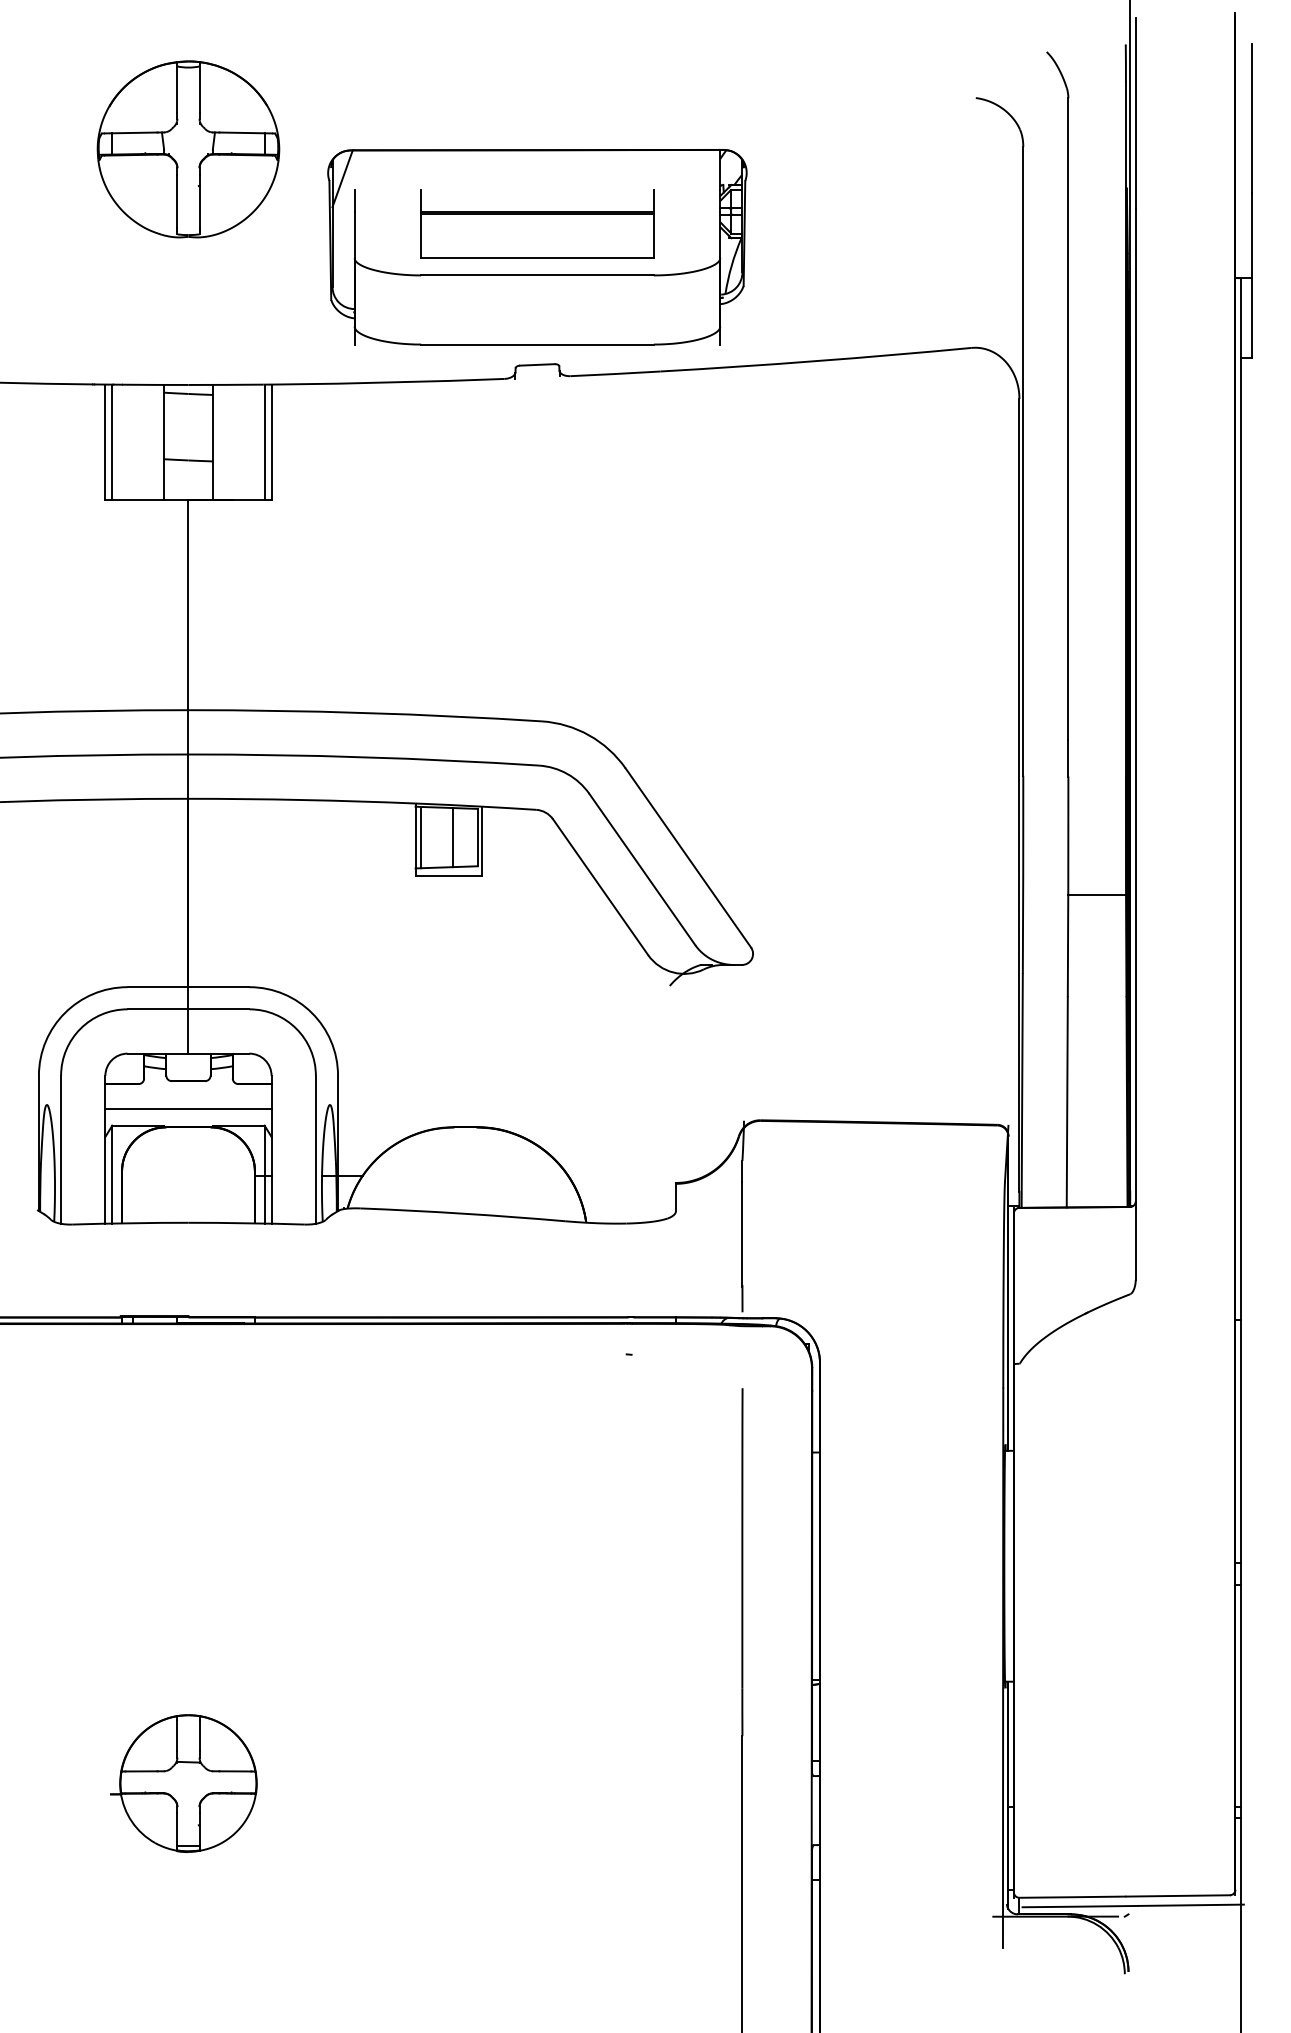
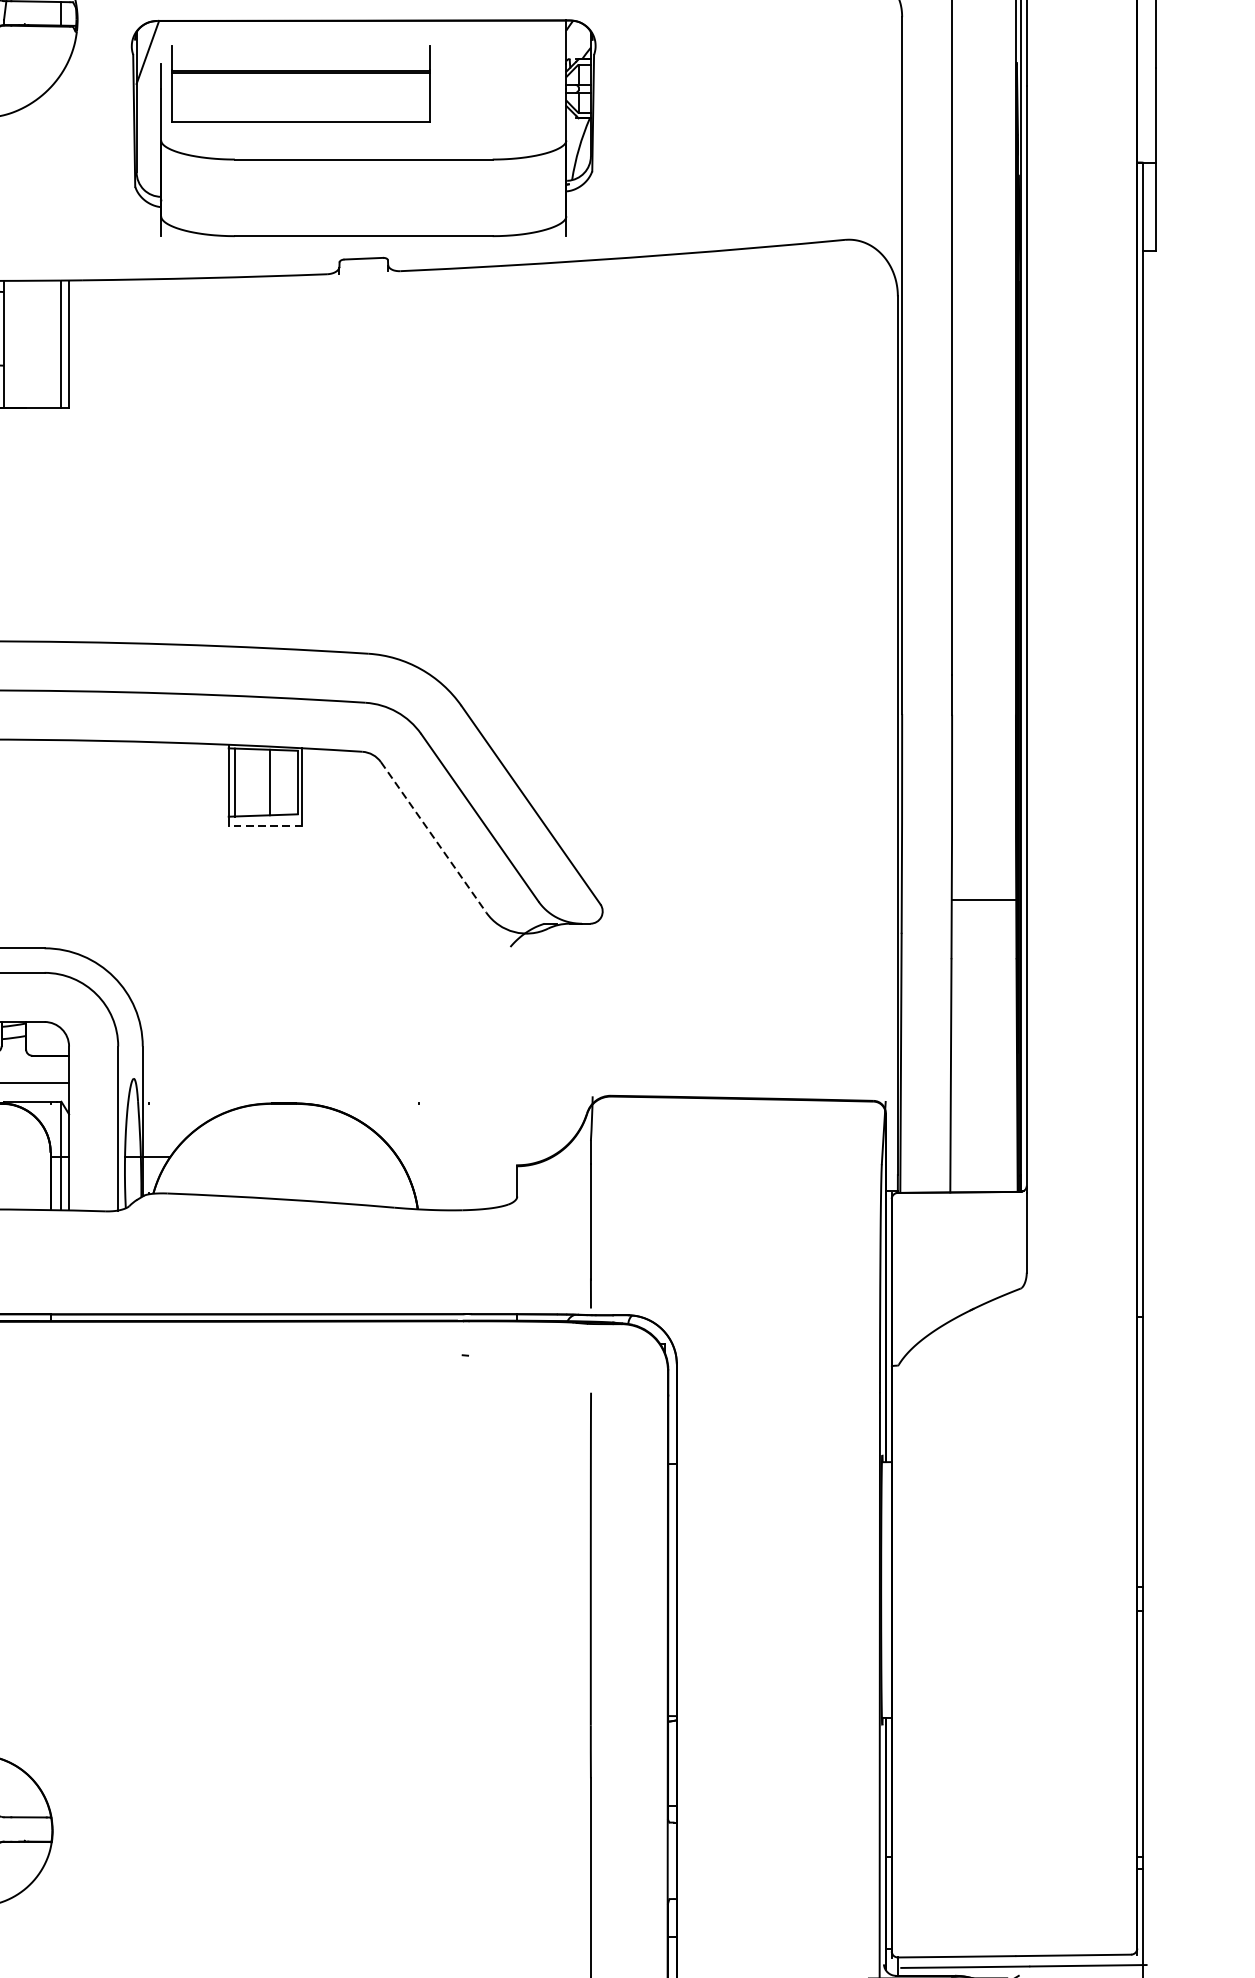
part: (537, 223) -> (300, 83), moved
line: (448, 876) -> (265, 825), solid -> dashed
line: (600, 887) -> (433, 837), solid -> dashed
line: (1096, 895) -> (983, 899), moved

